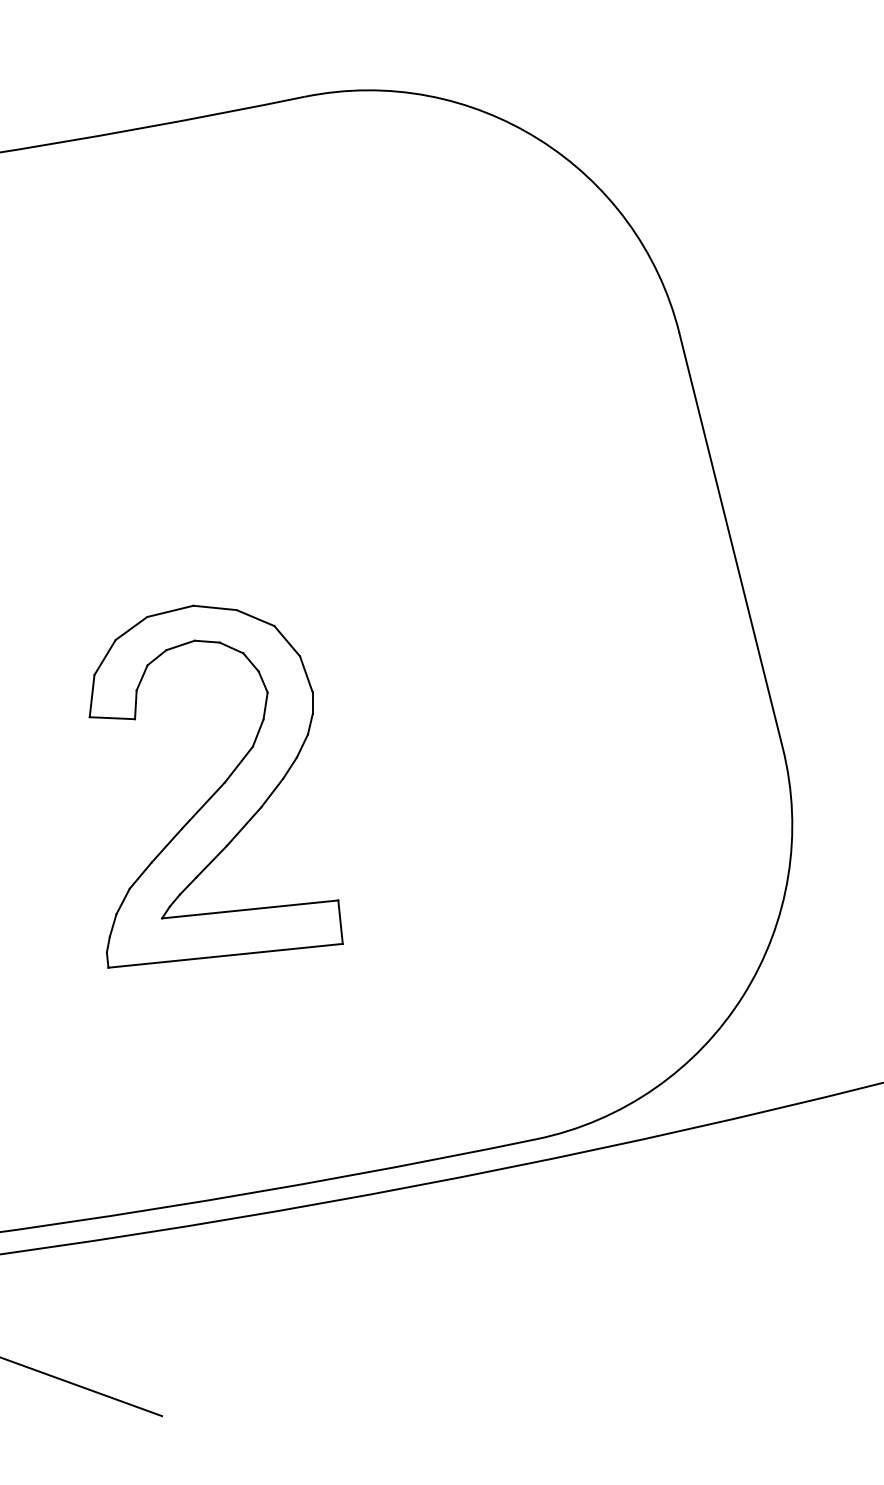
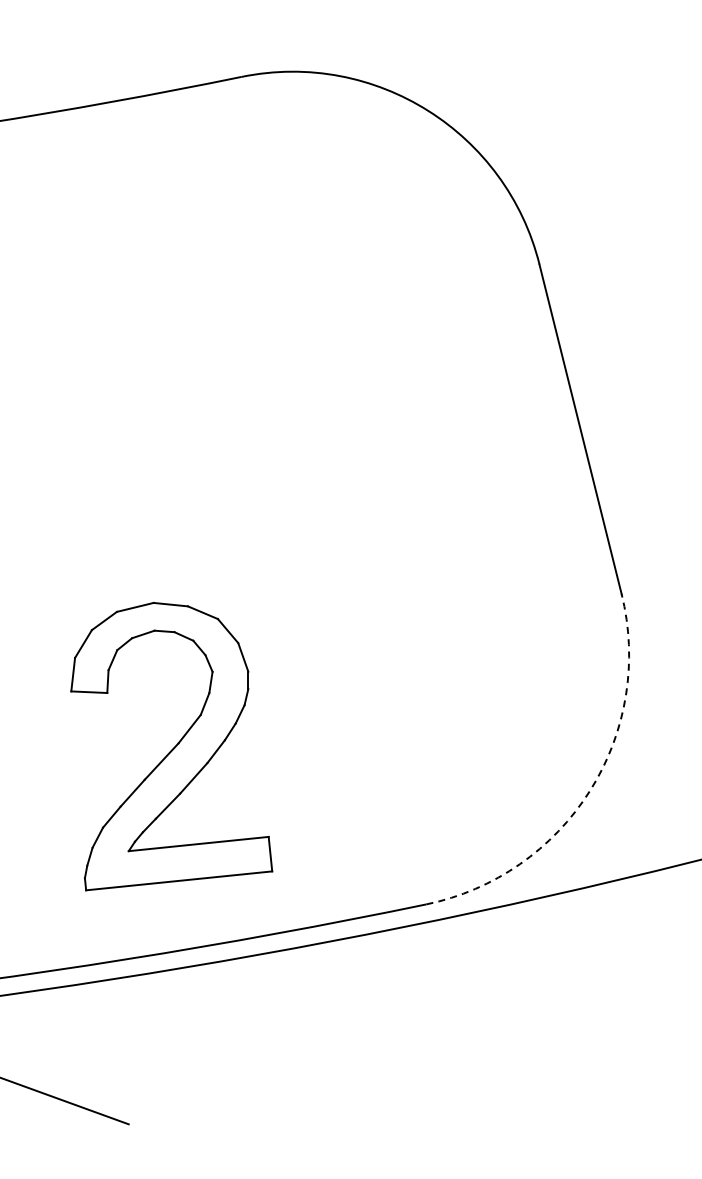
part: (215, 786) -> (171, 746), moved
arc: (743, 995) -> (590, 790), solid -> dashed

